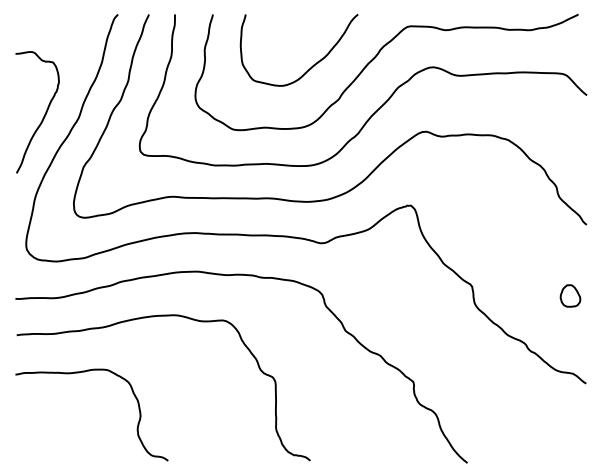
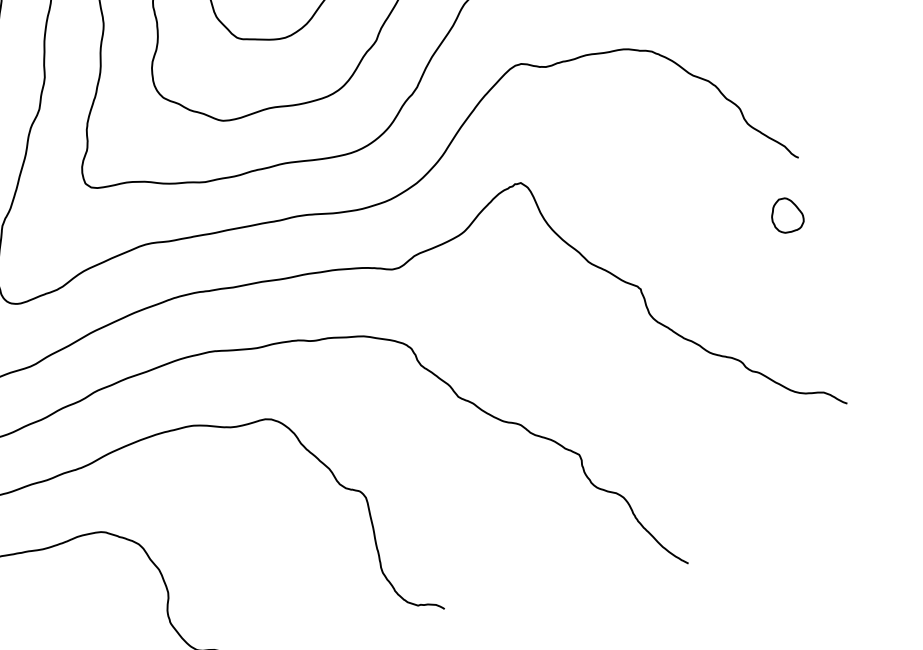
part: (570, 295) -> (787, 214), moved

